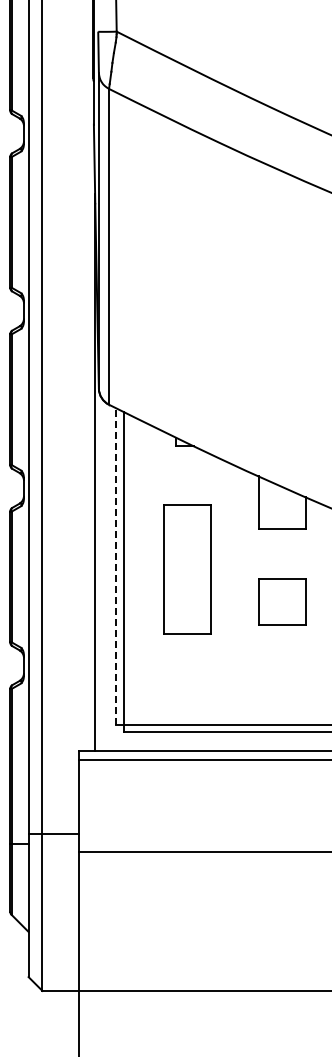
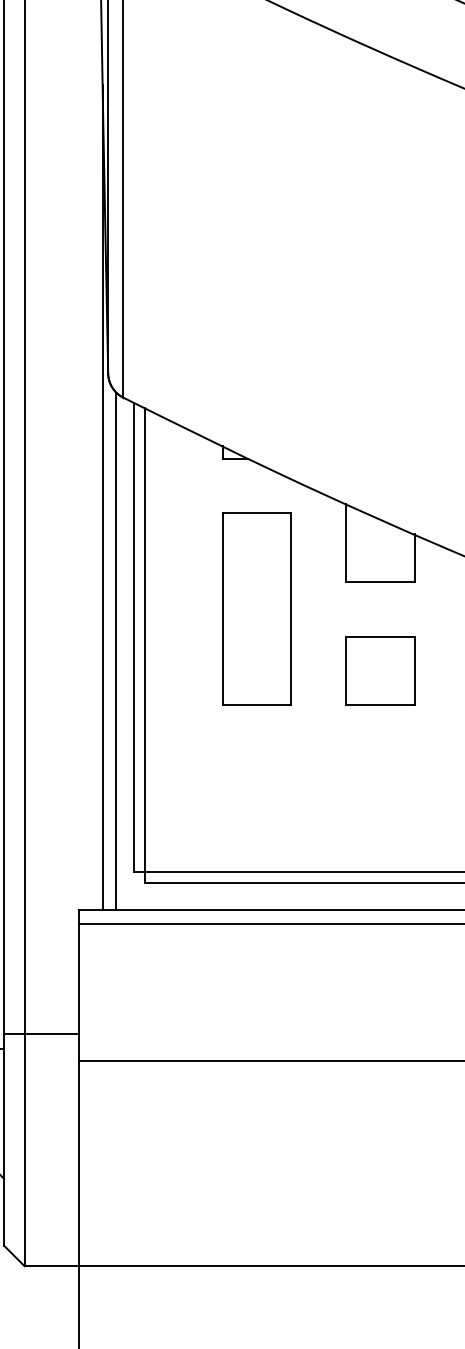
line: (116, 565) -> (134, 635), dashed -> solid
part: (187, 569) -> (257, 609), moved
line: (104, 575) -> (116, 650), added
part: (282, 601) -> (380, 669), moved

